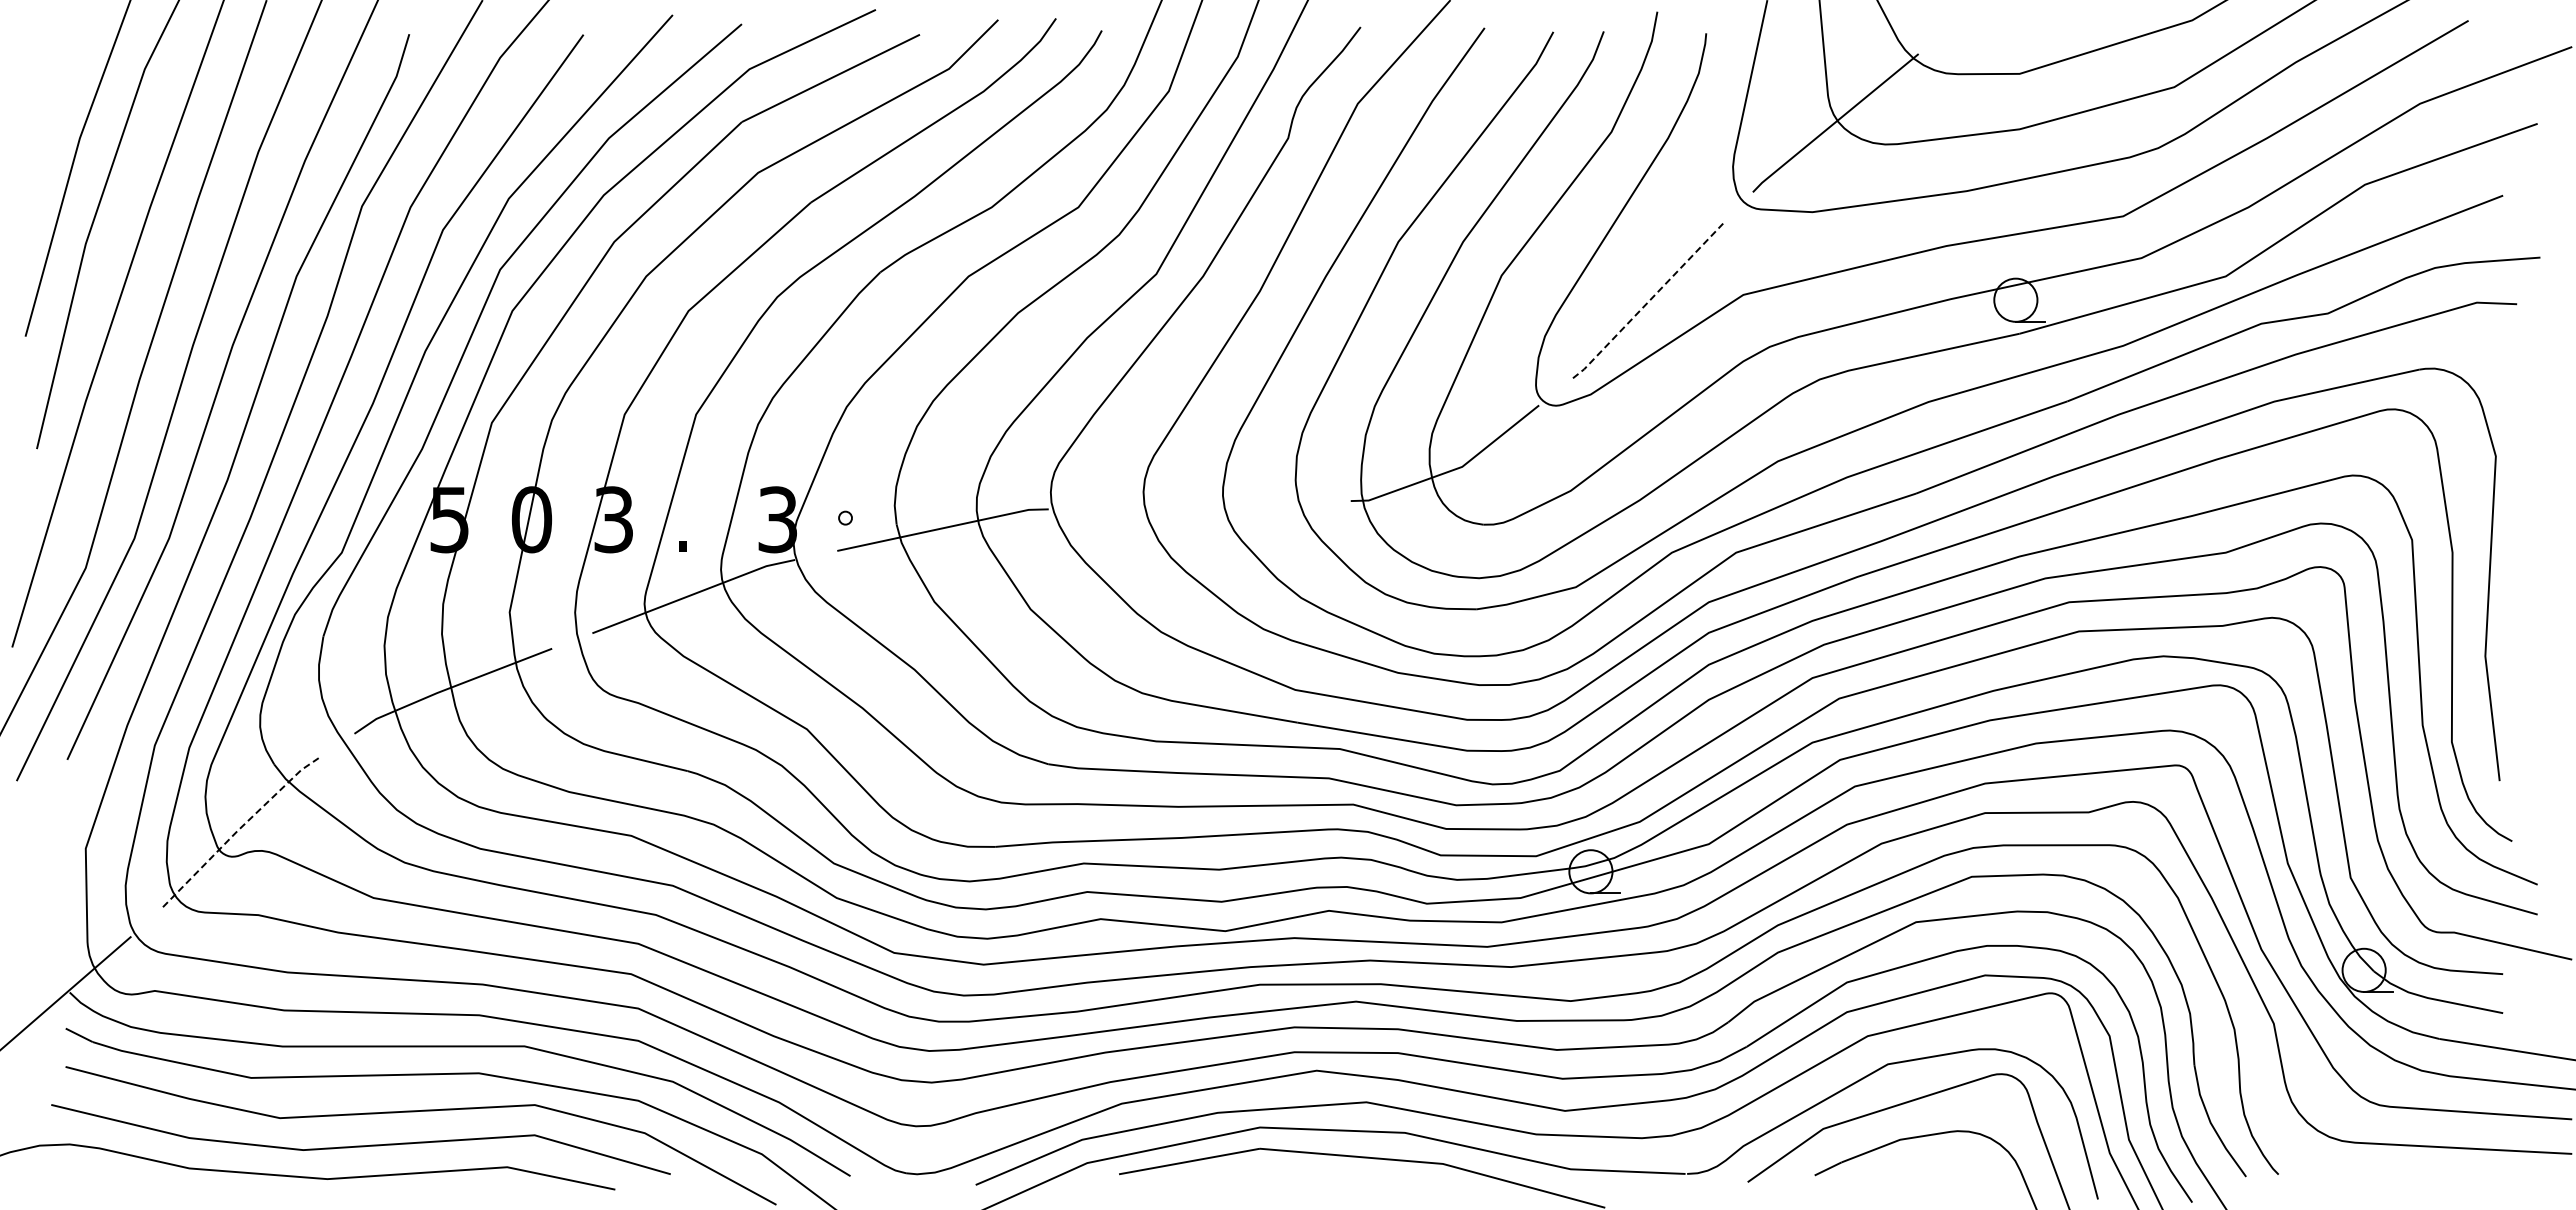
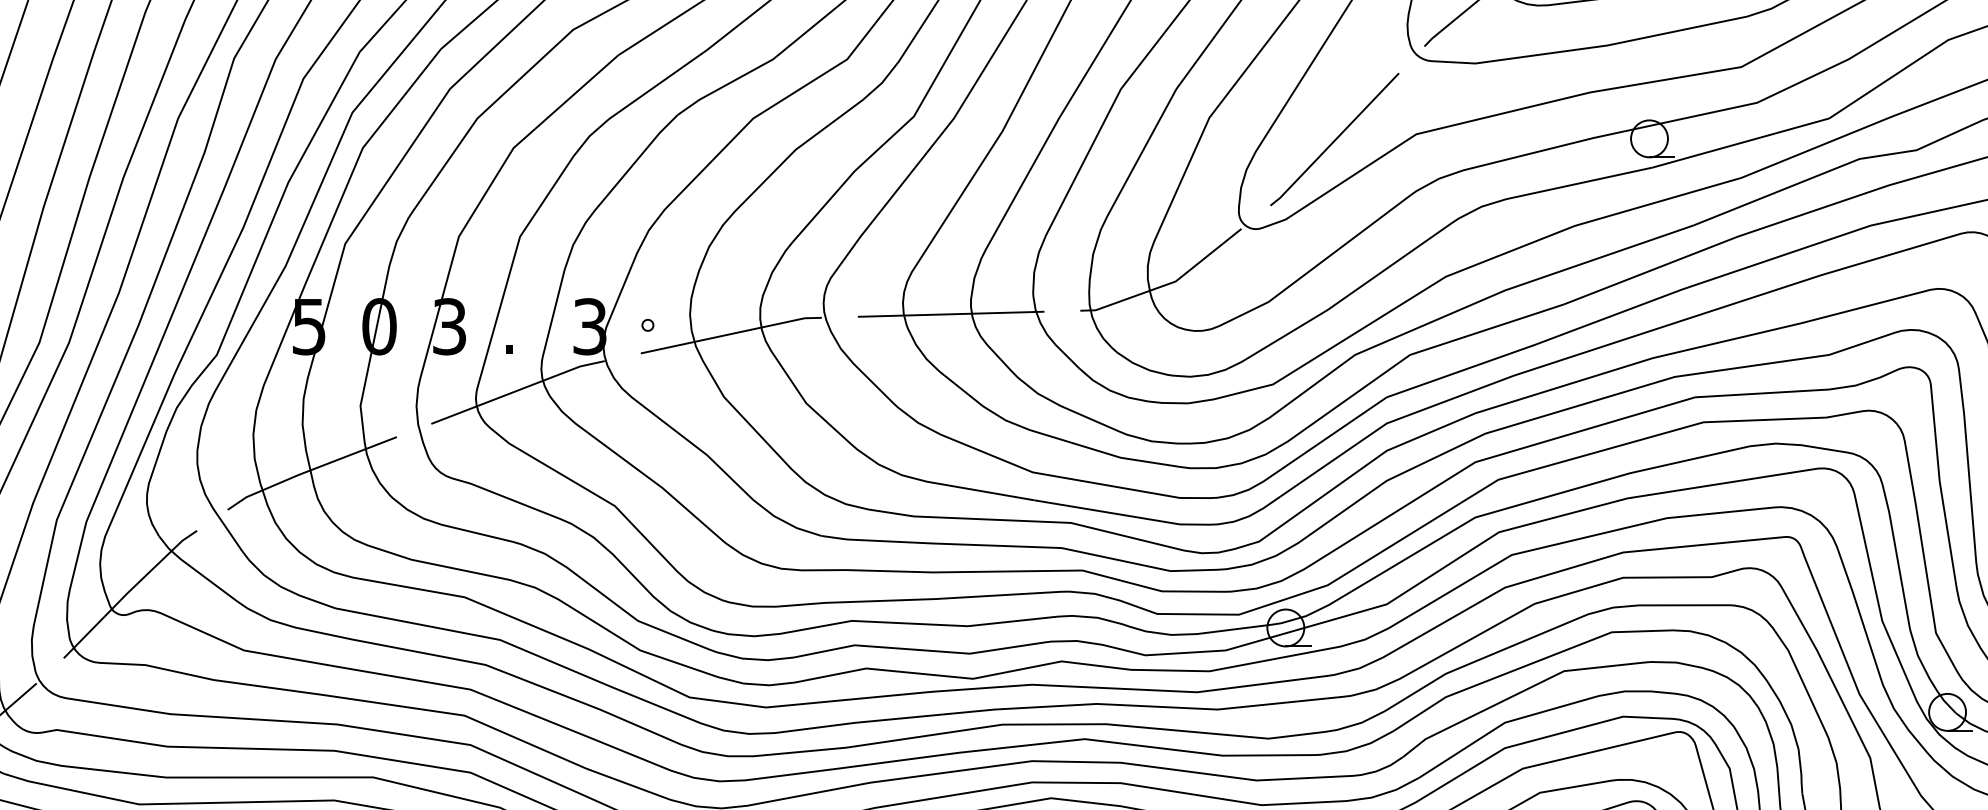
line: (1648, 302) -> (1335, 140), dashed -> solid
line: (1199, 505) -> (950, 314), added
line: (238, 830) -> (128, 592), dashed -> solid

